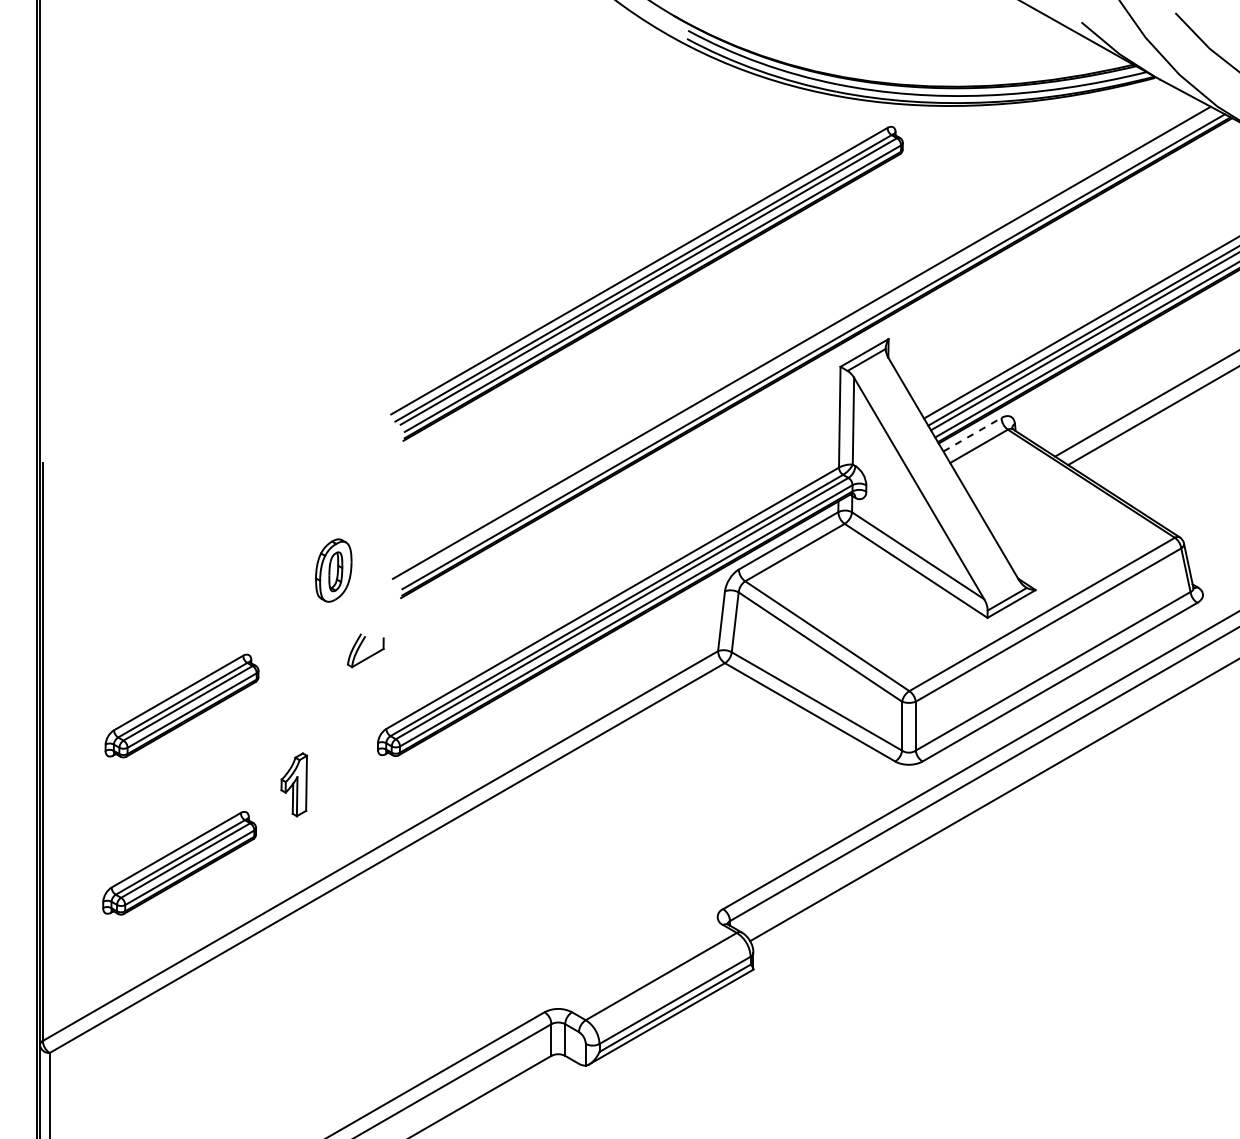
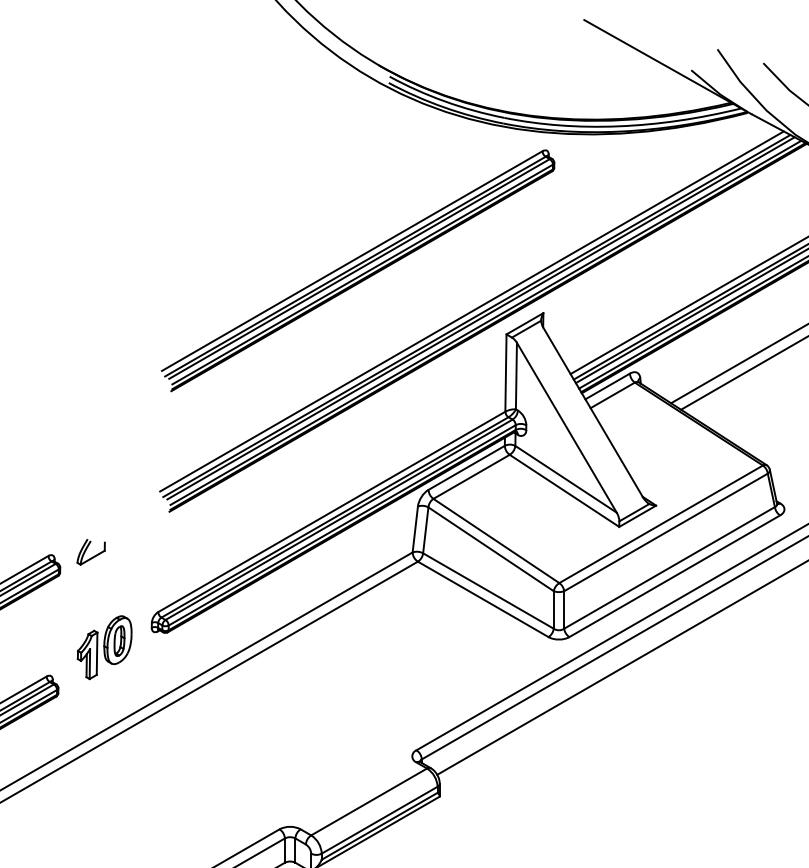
line: (795, 336) -> (472, 311), added
line: (807, 345) -> (481, 318), added
line: (972, 434) -> (607, 386), dashed -> solid
part: (333, 570) -> (117, 640), moved
part: (359, 648) -> (86, 550), moved

